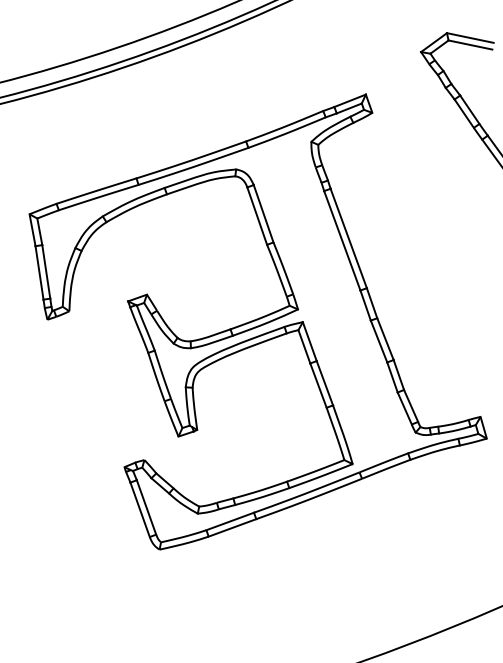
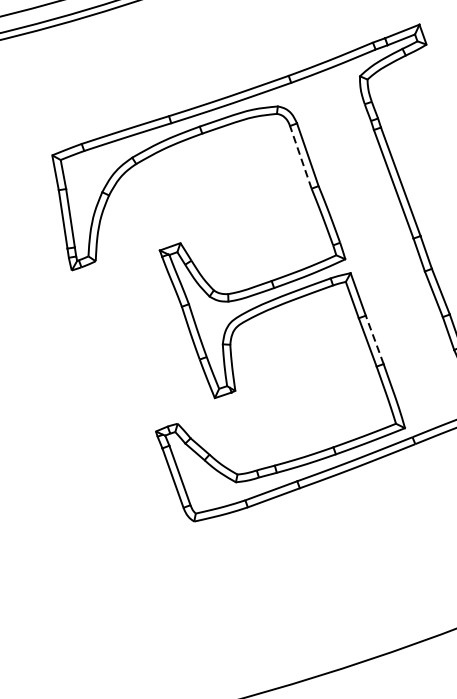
line: (257, 215) -> (301, 156), solid -> dashed
line: (324, 383) -> (374, 340), solid -> dashed

